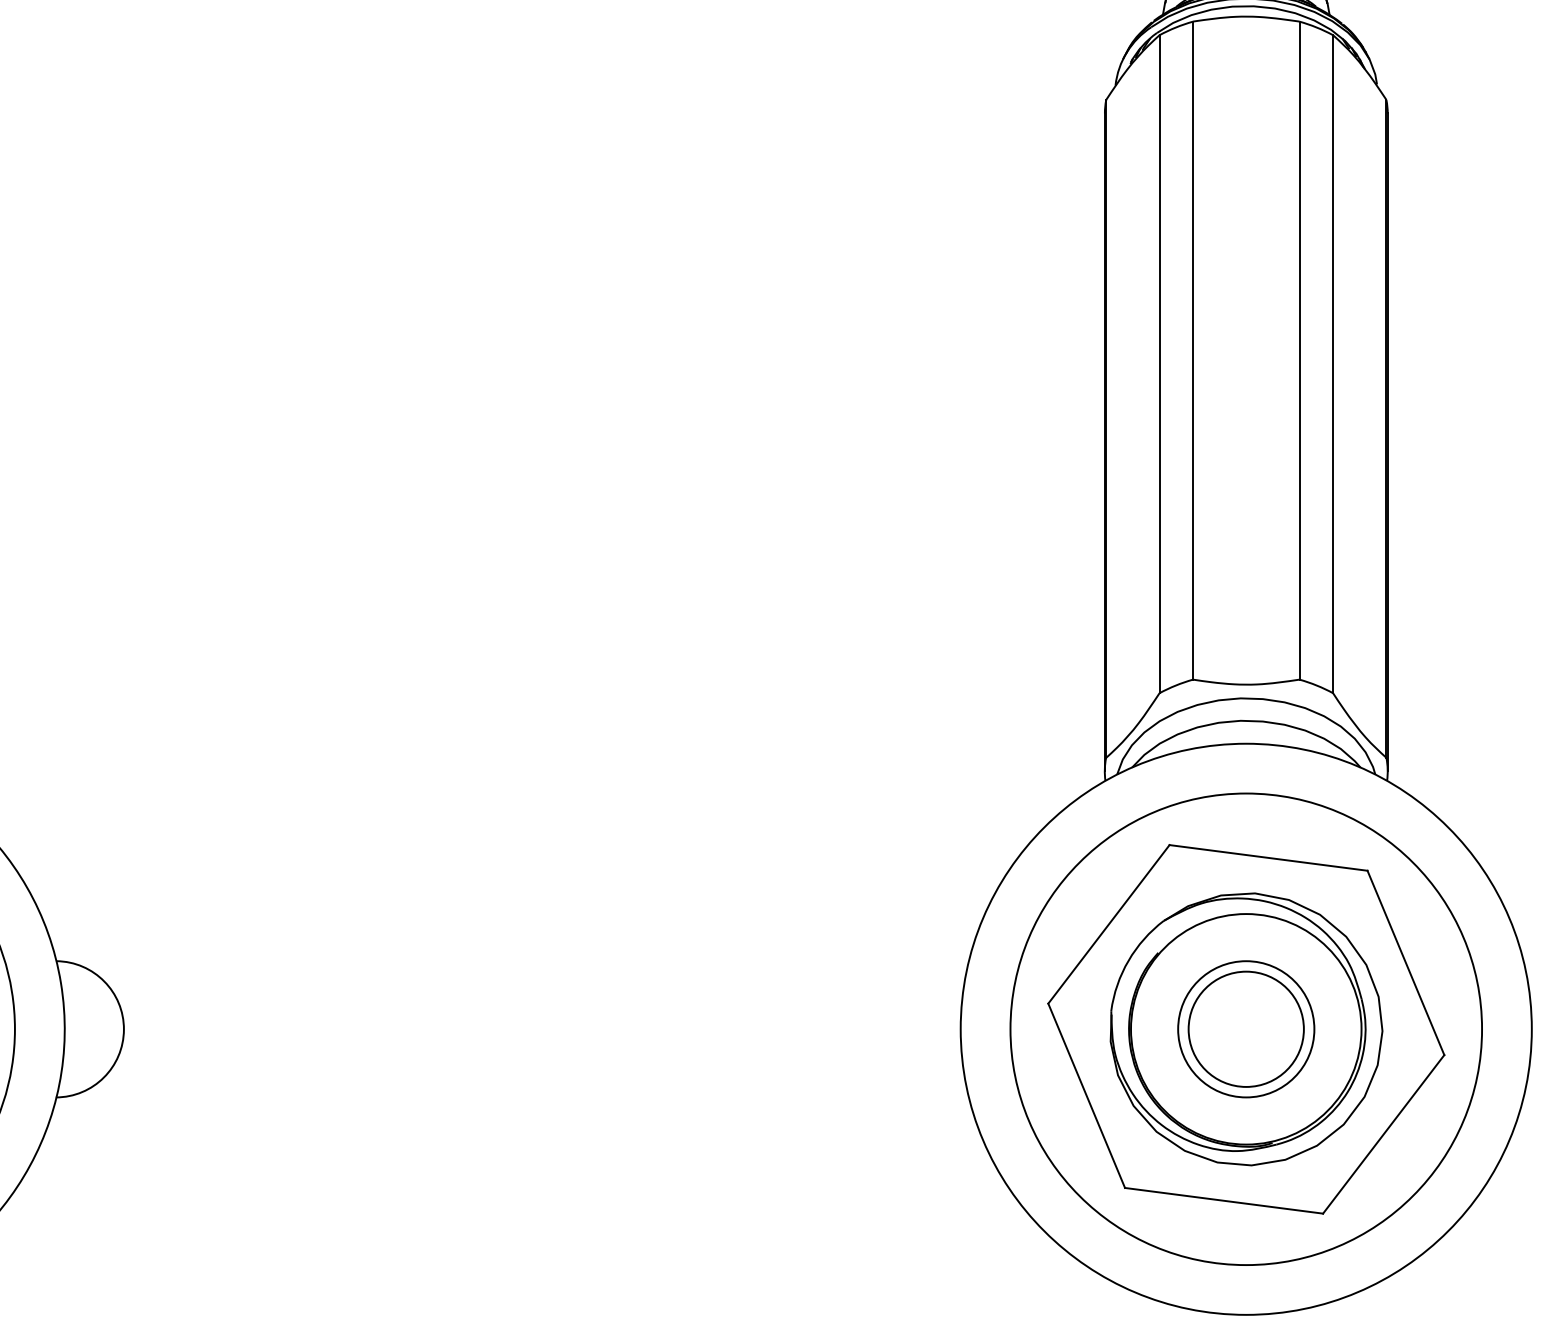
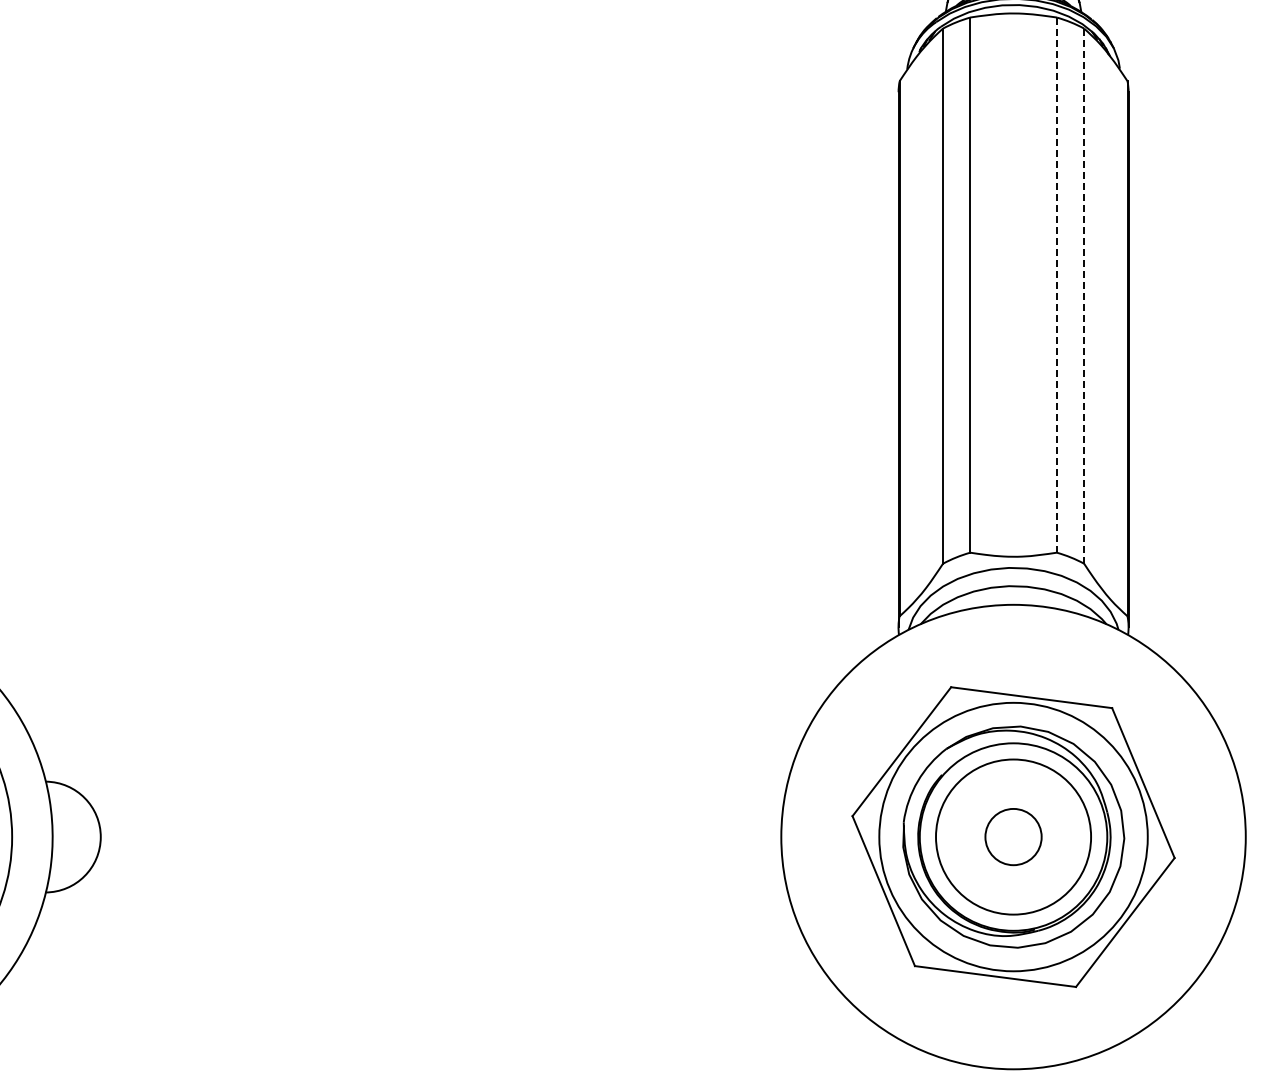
line: (1300, 351) -> (1057, 285), solid -> dashed
line: (1333, 364) -> (1084, 296), solid -> dashed
circle: (1246, 1028) -> (1013, 836), size x0.6
circle: (1246, 1028) -> (1013, 836), size x0.7
circle: (1246, 1028) -> (1013, 836), size x1.4

